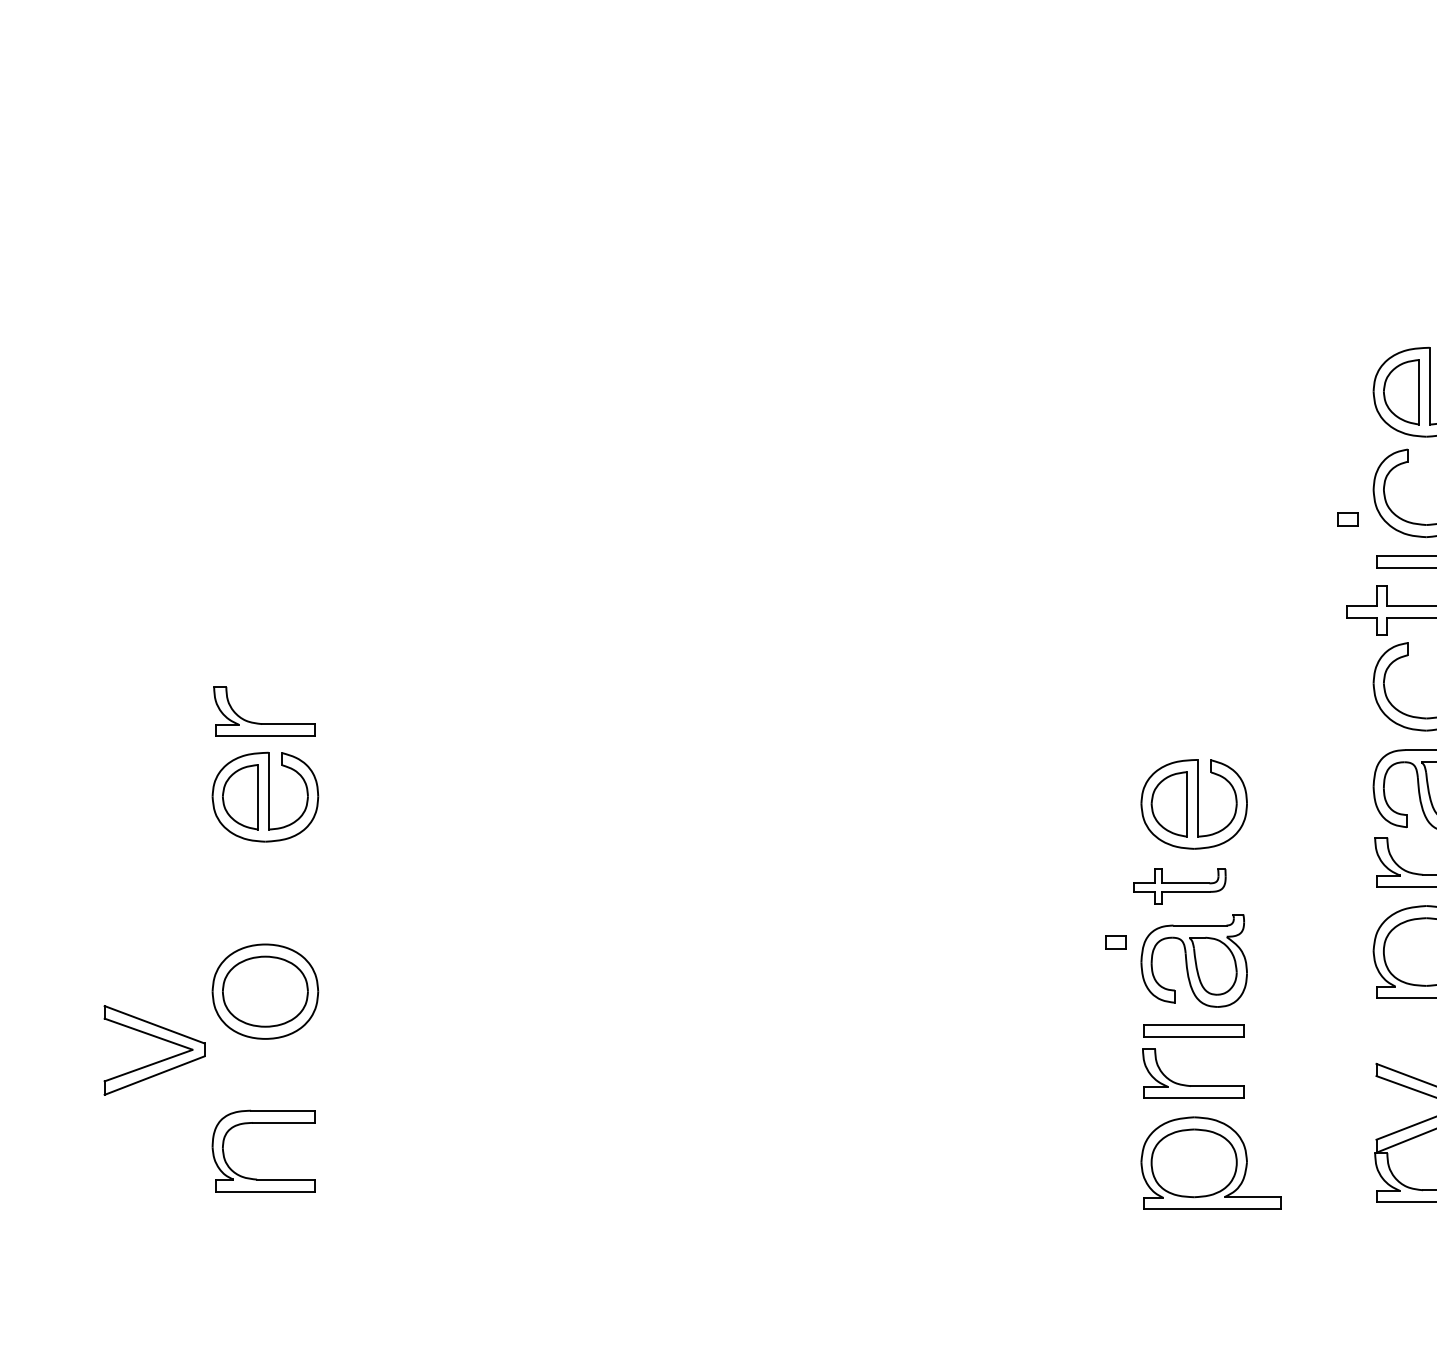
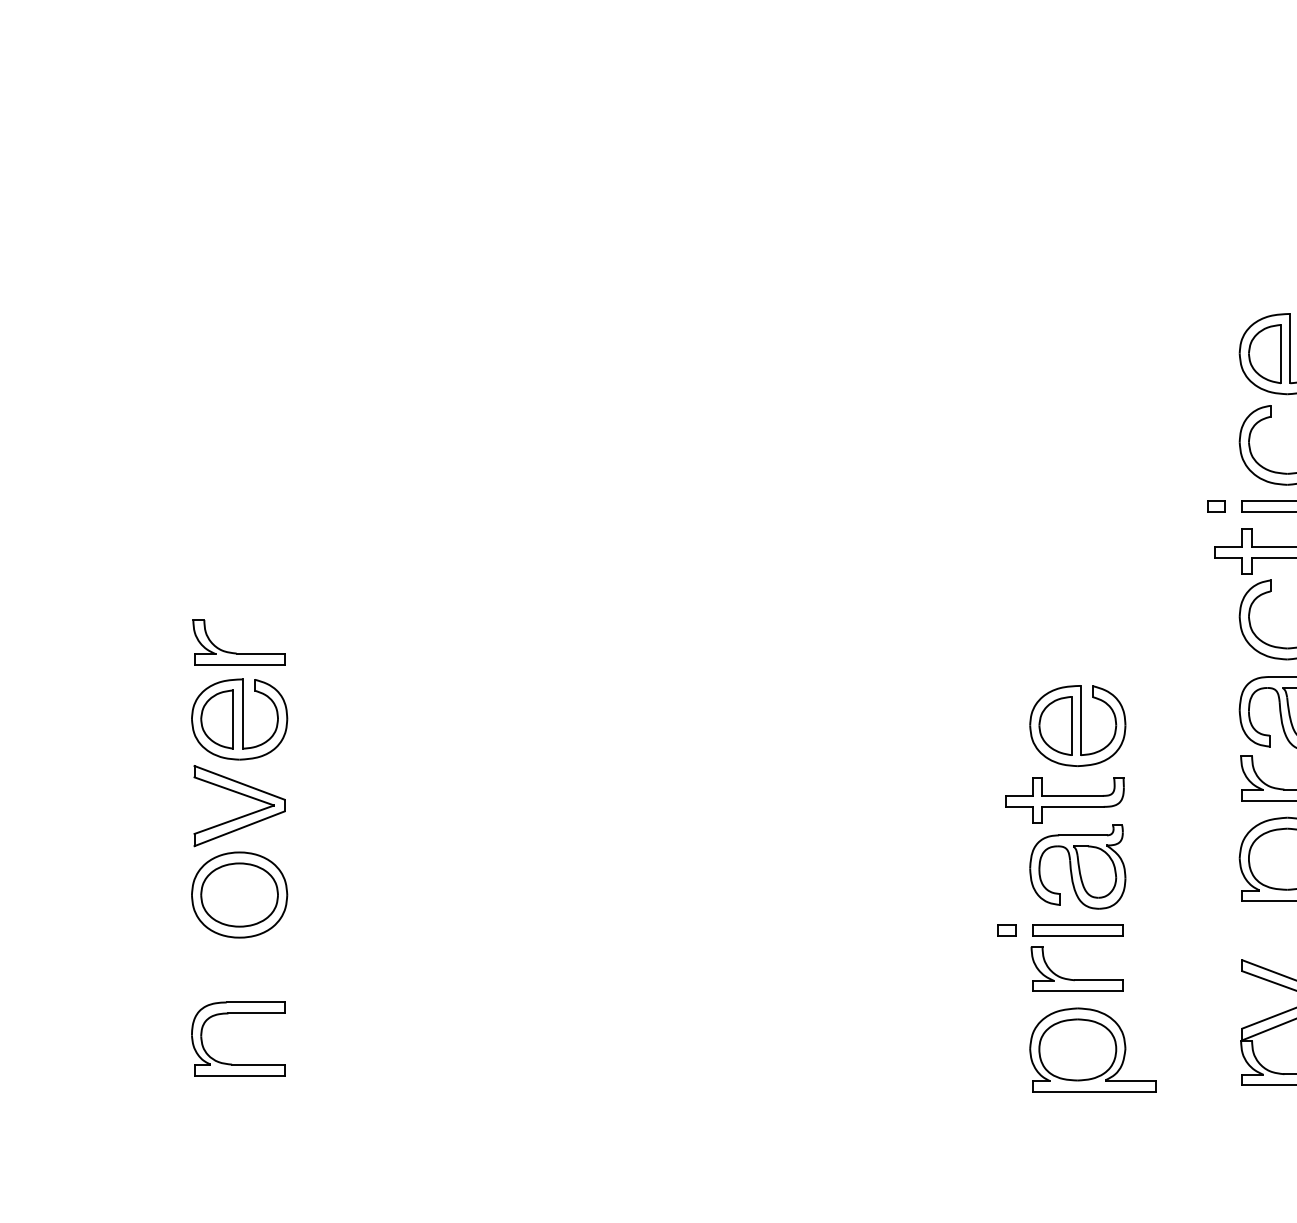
part: (1347, 519) -> (1216, 506), moved
part: (1179, 886) -> (1064, 800), size x1.43
part: (1115, 942) -> (1006, 930), moved
part: (157, 1060) -> (242, 815), moved

